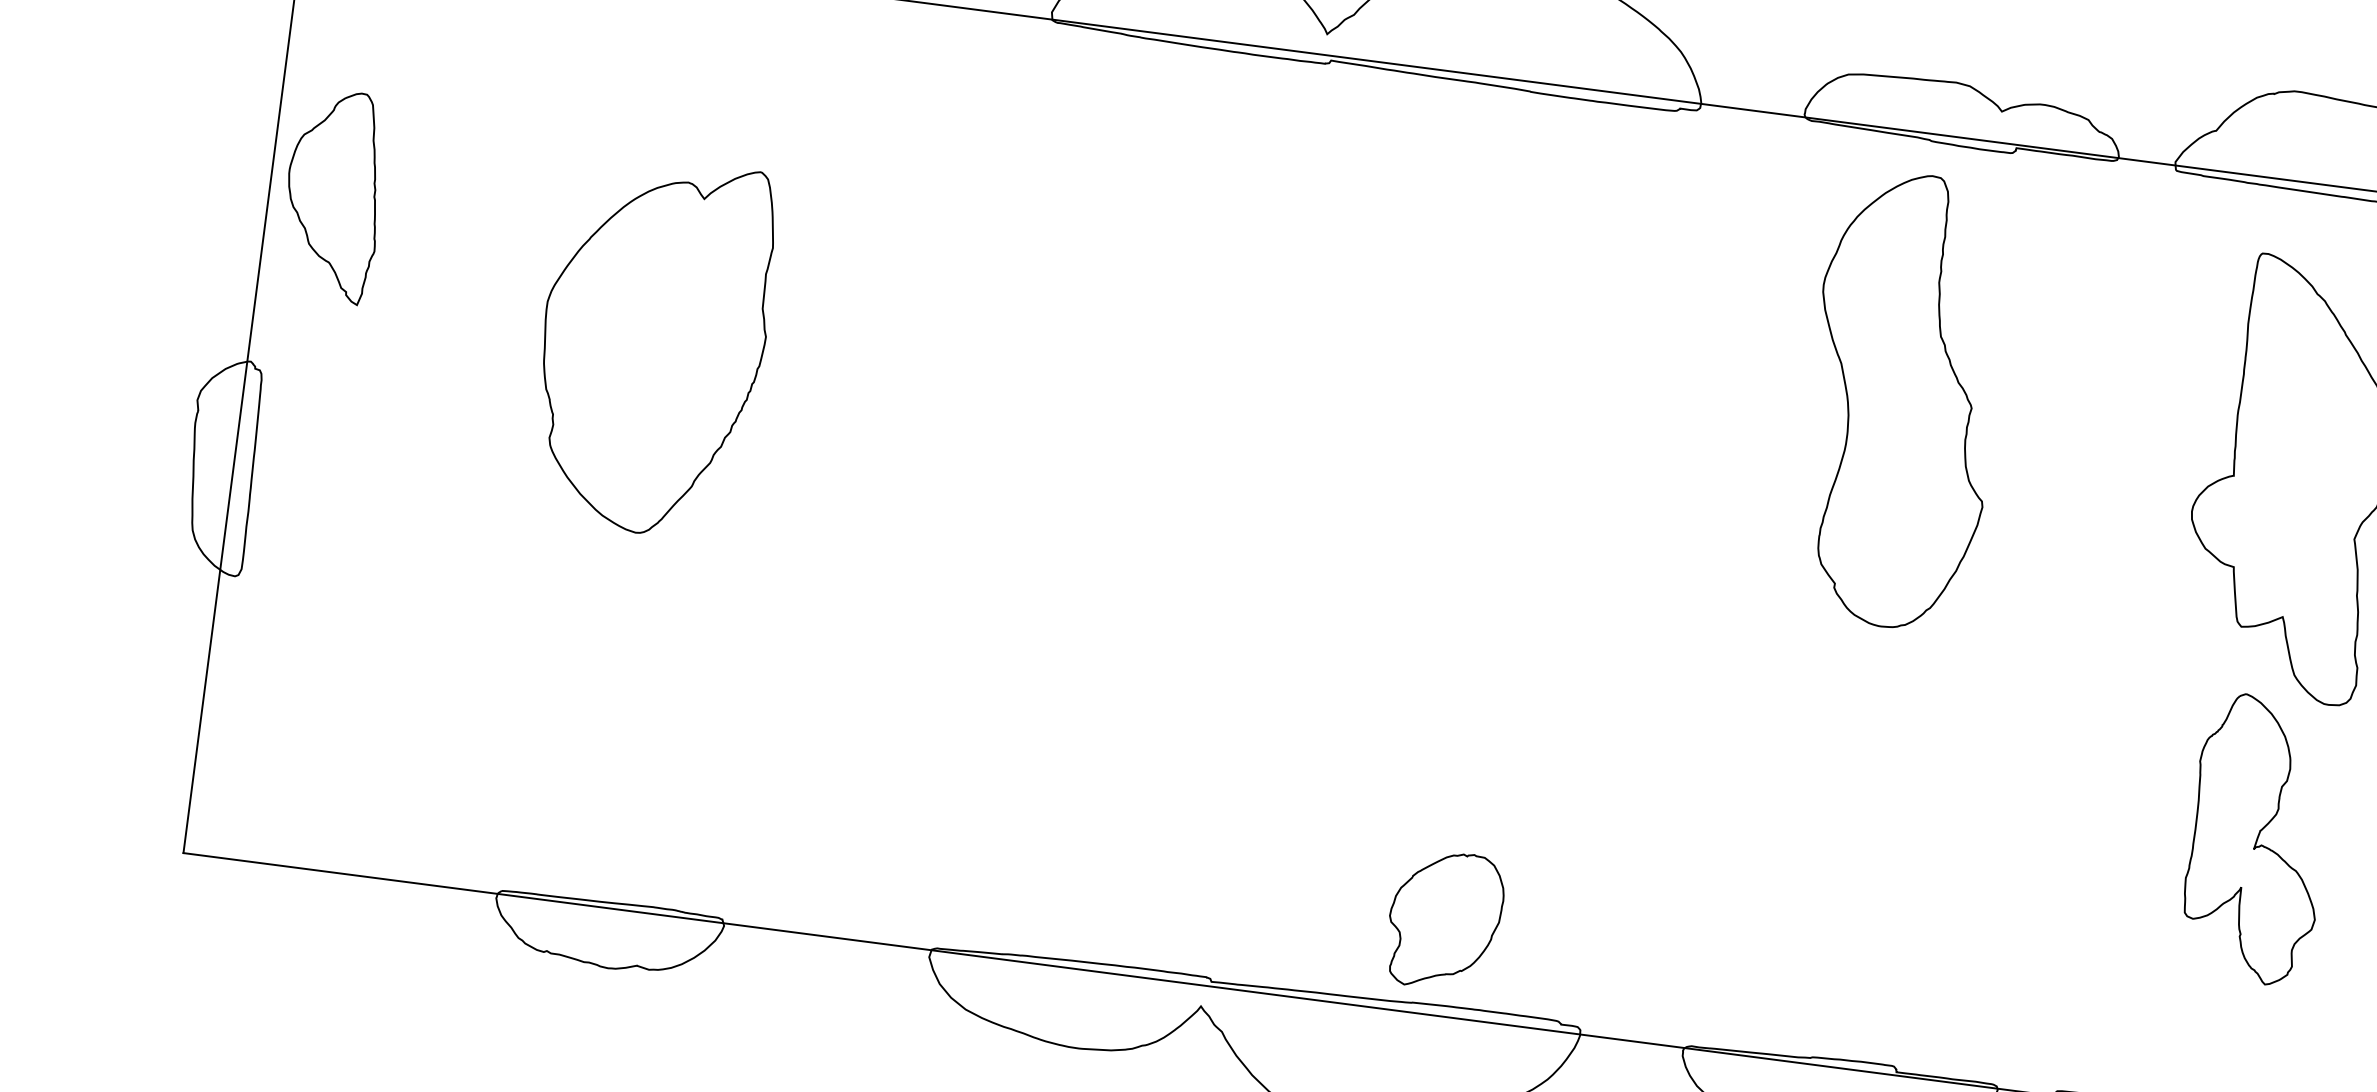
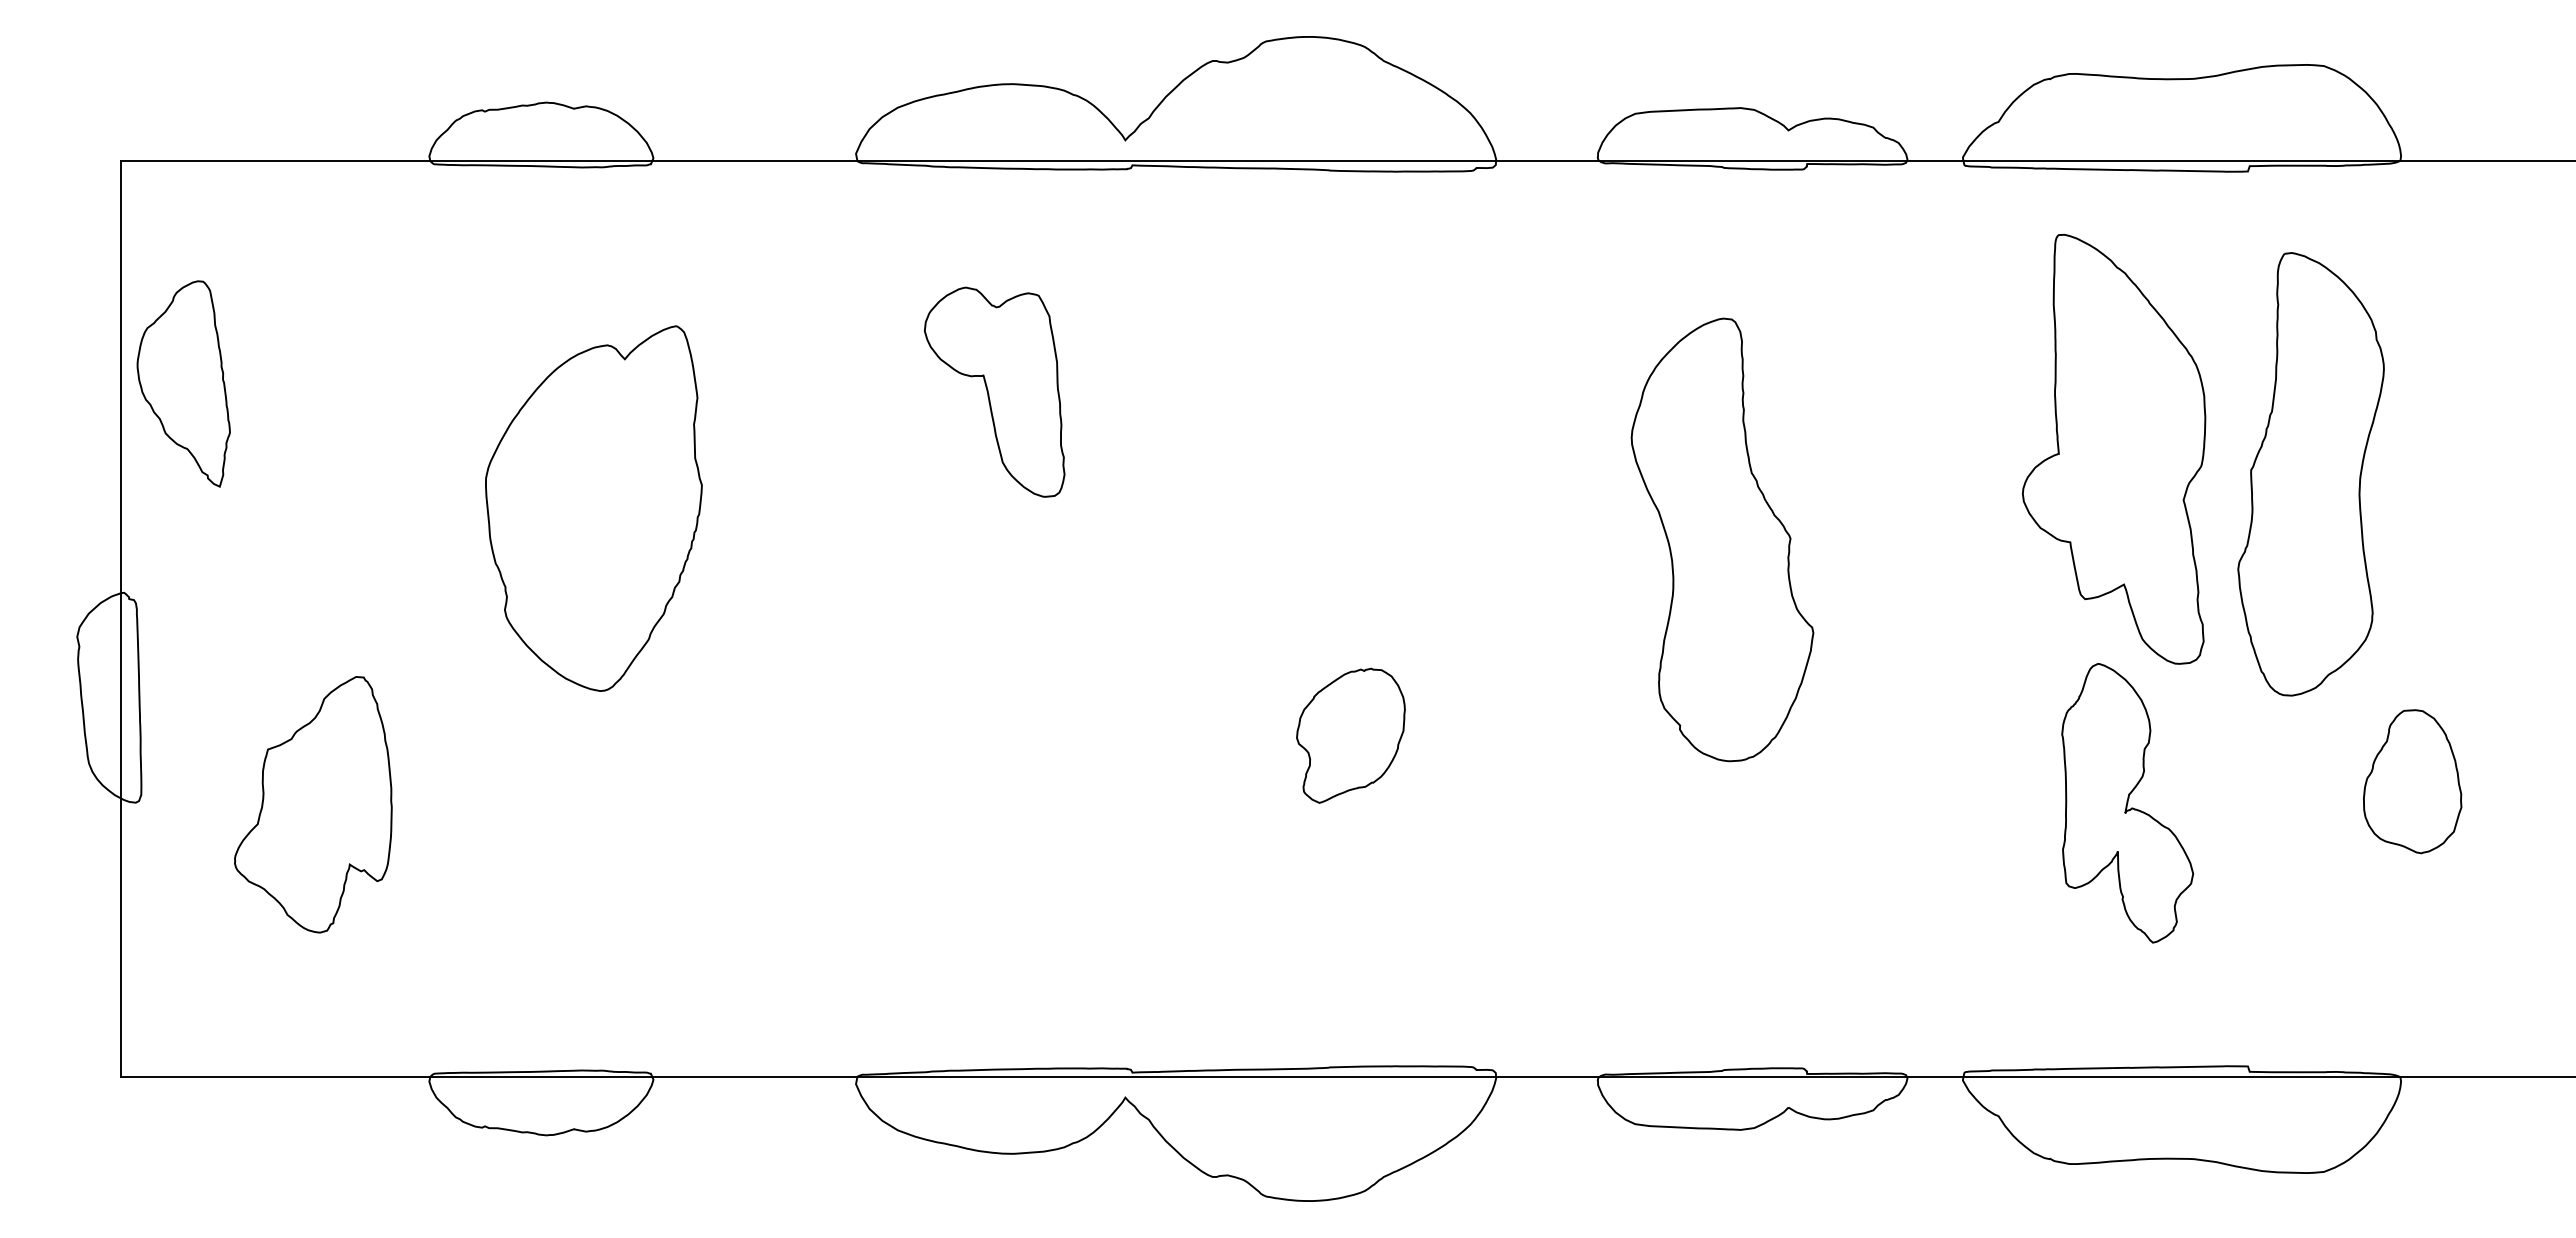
part: (333, 195) -> (183, 383), moved
part: (1161, 272) -> (994, 391), added
part: (652, 346) -> (593, 508), moved
part: (1902, 400) -> (1722, 539), moved
part: (415, 601) -> (313, 804), added
part: (1444, 920) -> (1350, 735), moved

